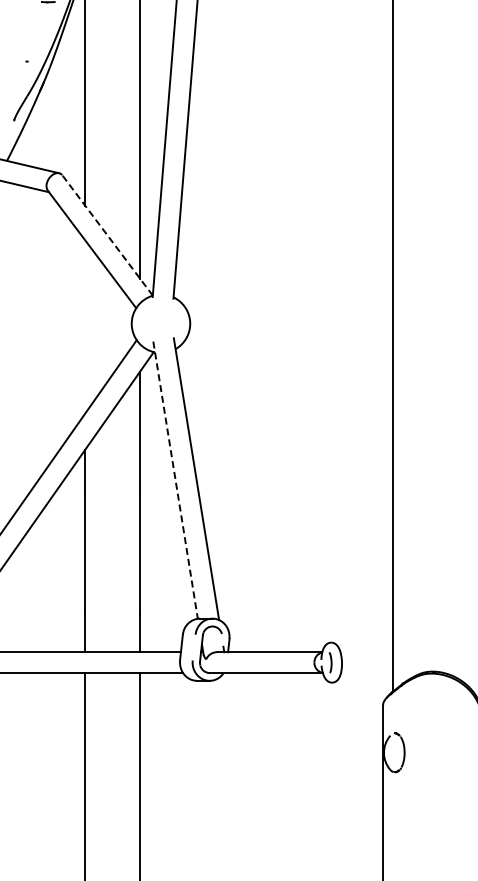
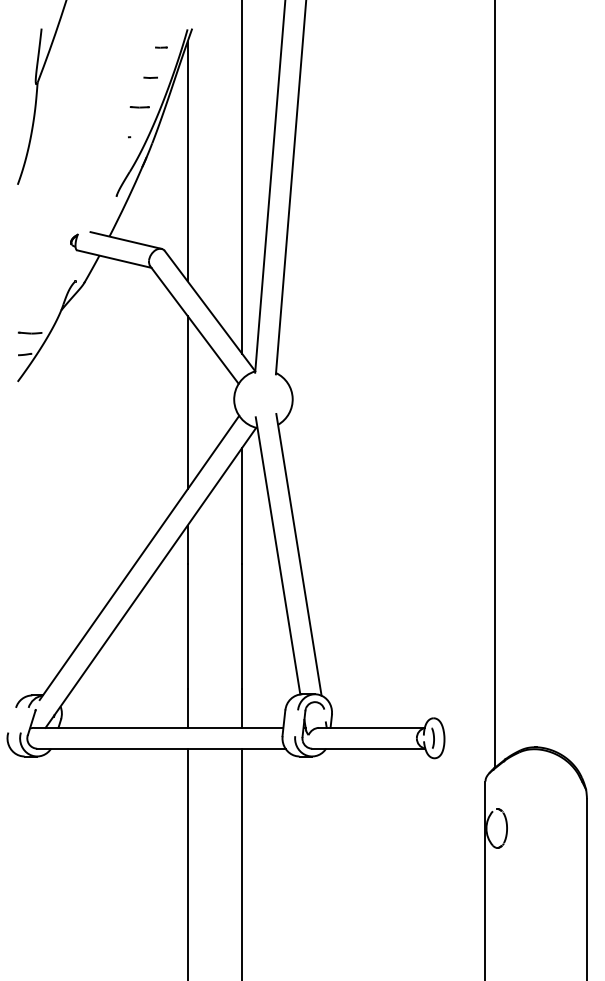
line: (37, 31) -> (139, 107), added
line: (107, 234) -> (209, 310), dashed -> solid
line: (85, 326) -> (187, 402), added
line: (176, 480) -> (278, 556), dashed -> solid

